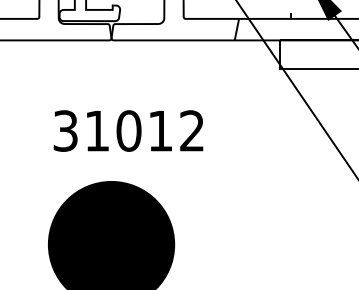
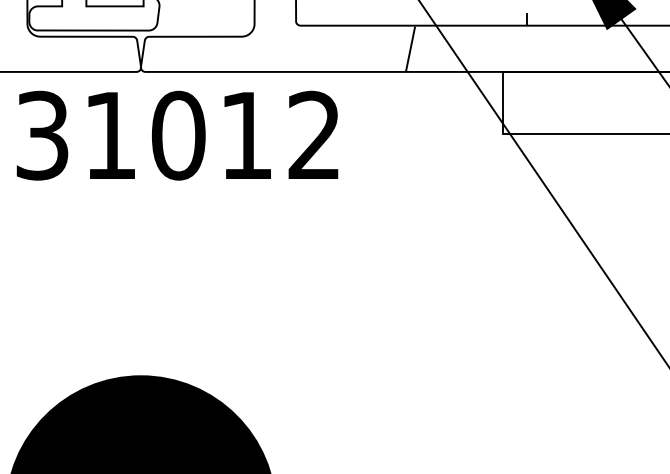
text: (128, 130) -> (177, 134), moved

